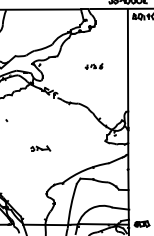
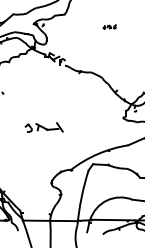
part: (93, 66) -> (108, 26), size x0.6
part: (40, 148) -> (44, 127), size x1.6

